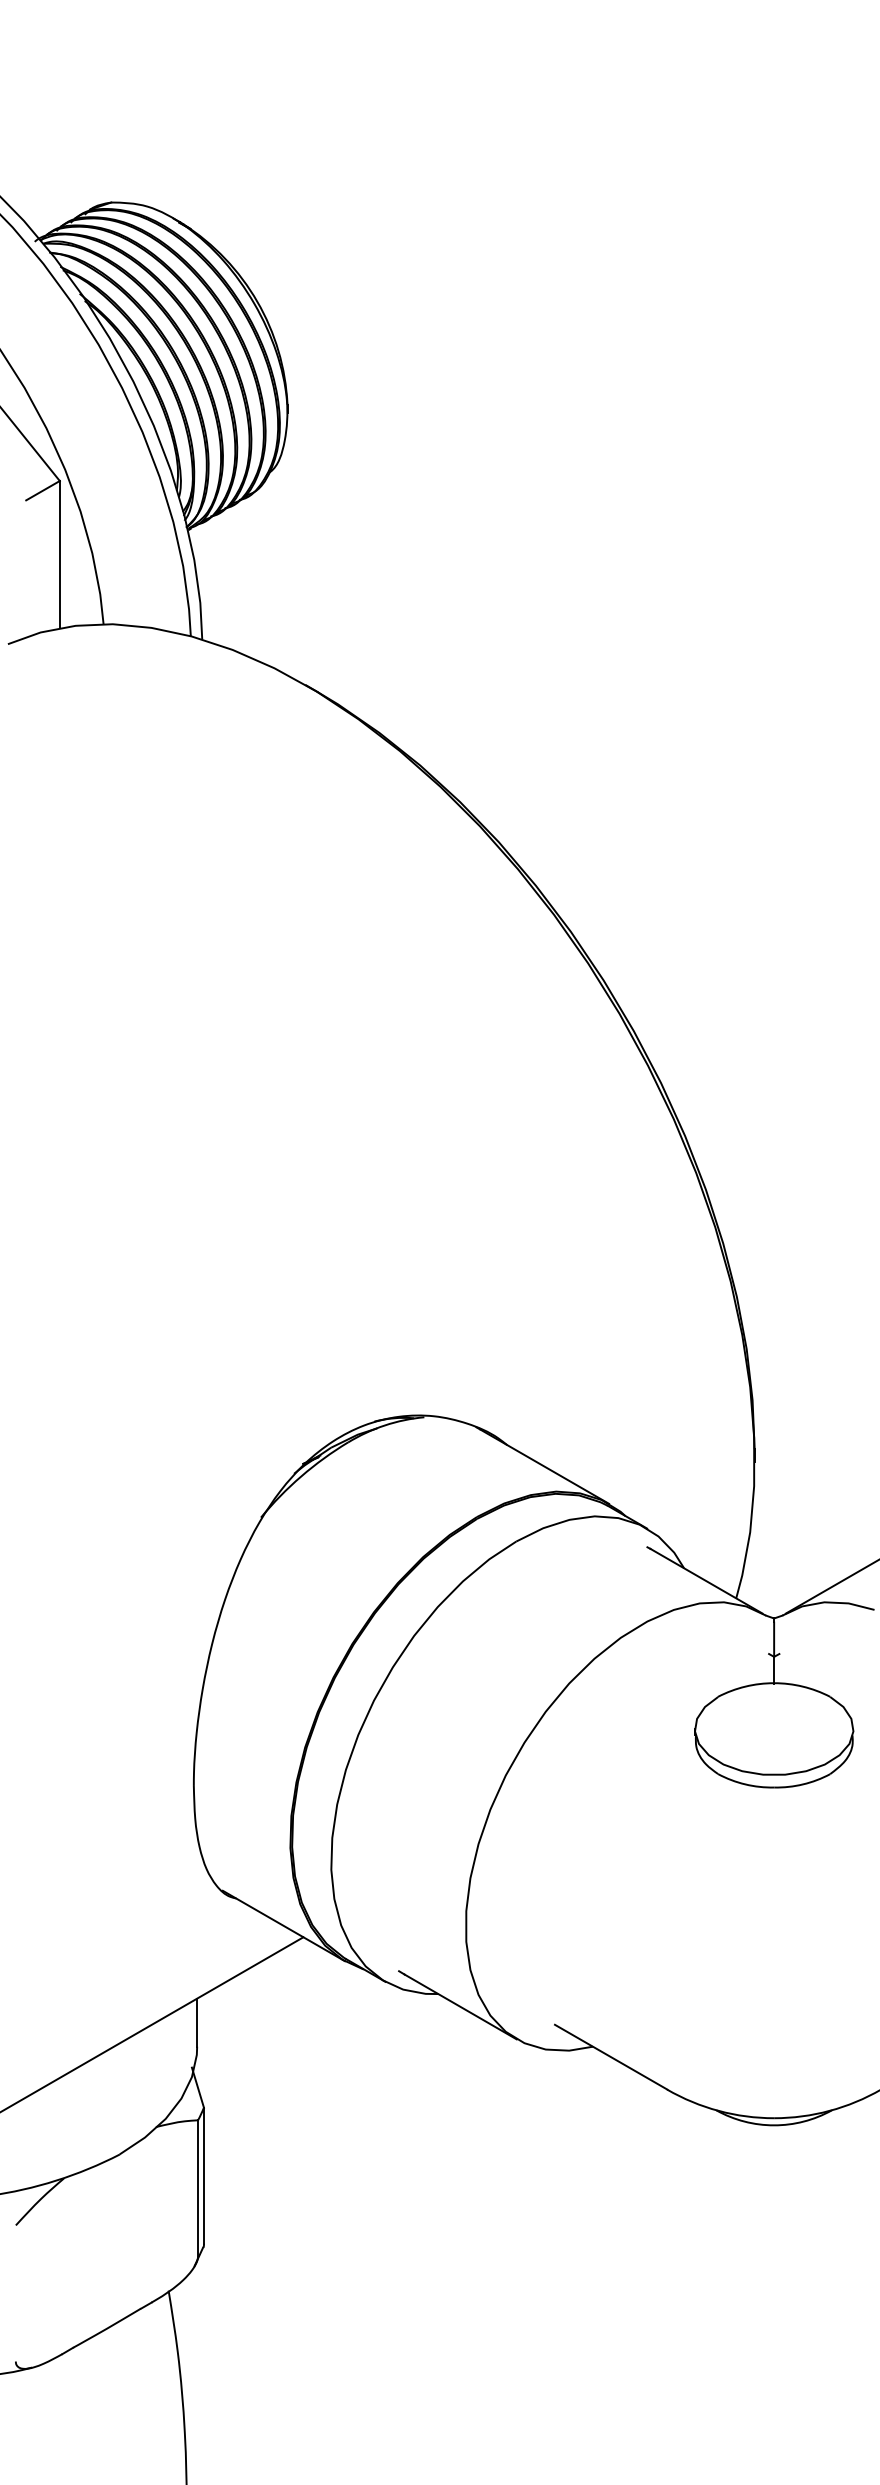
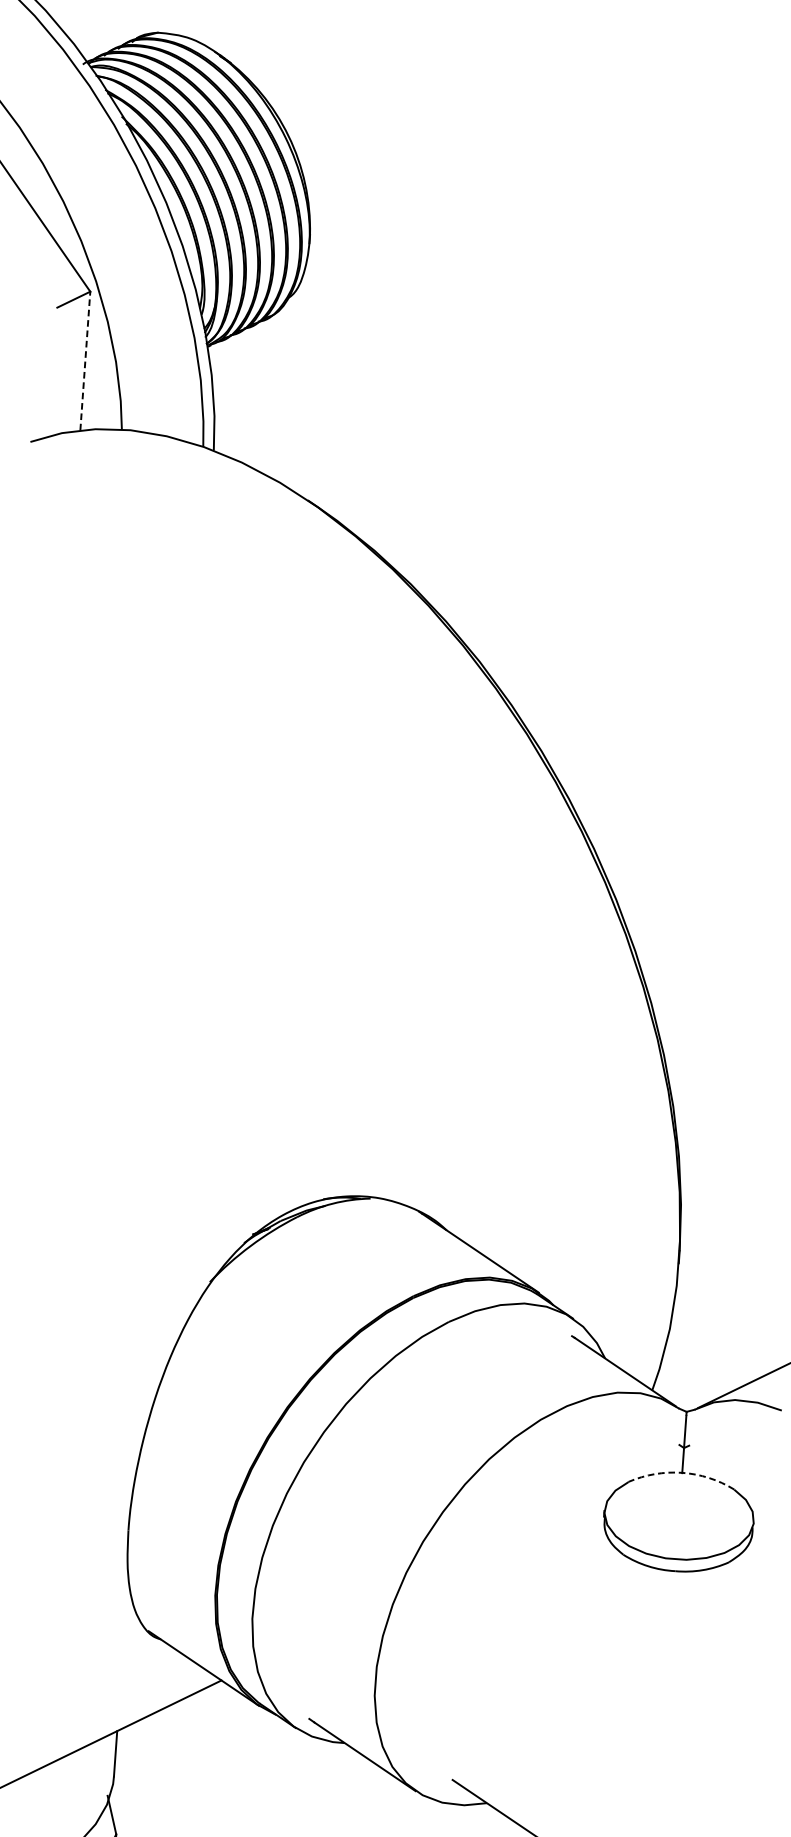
line: (59, 554) -> (85, 360), solid -> dashed
arc: (774, 1683) -> (682, 1473), solid -> dashed

